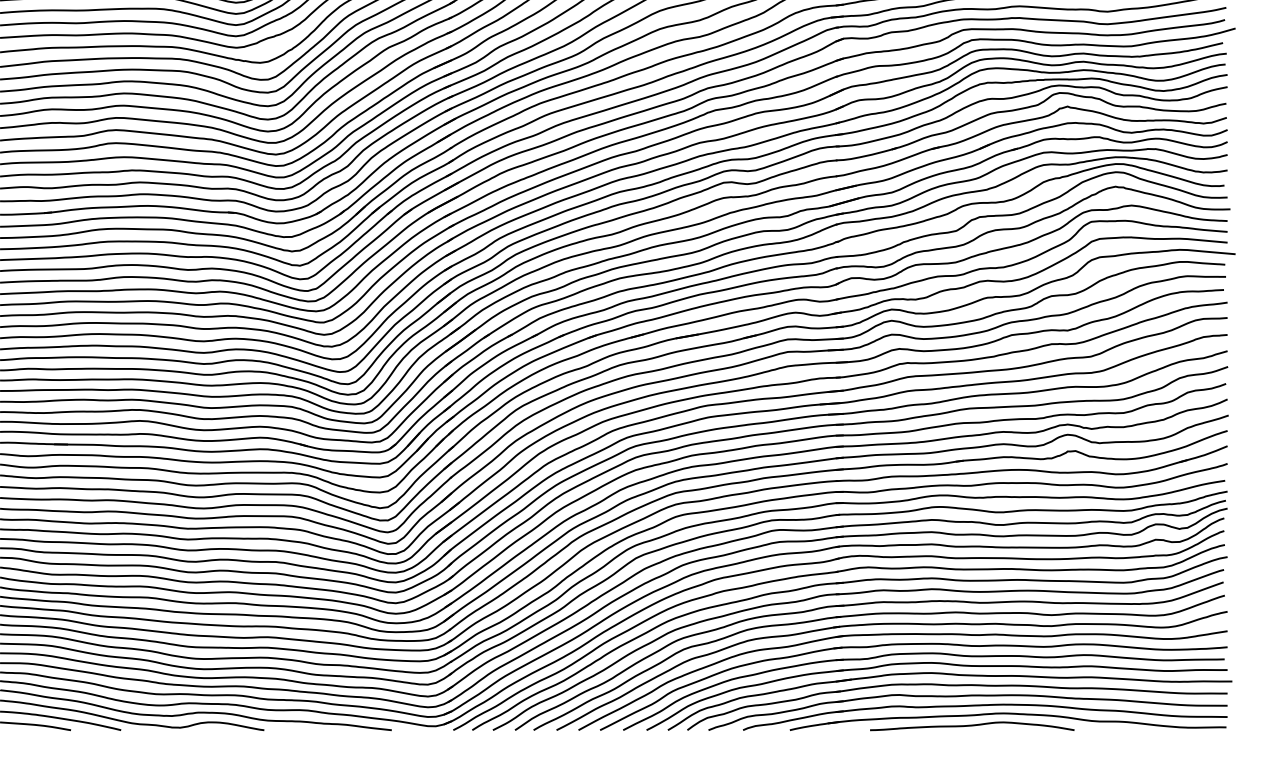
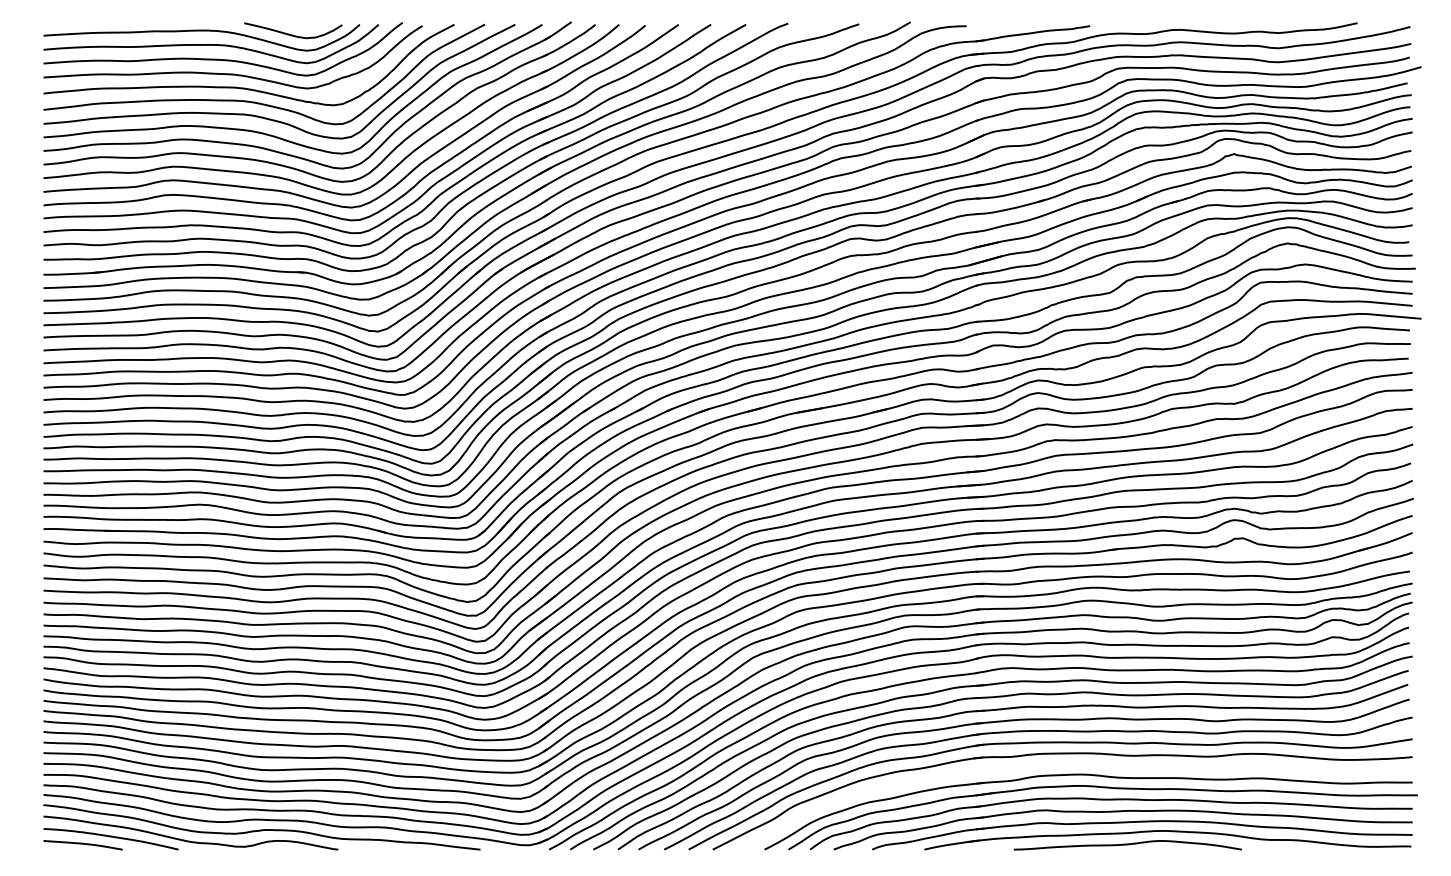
part: (917, 654) -> (1066, 765), removed

